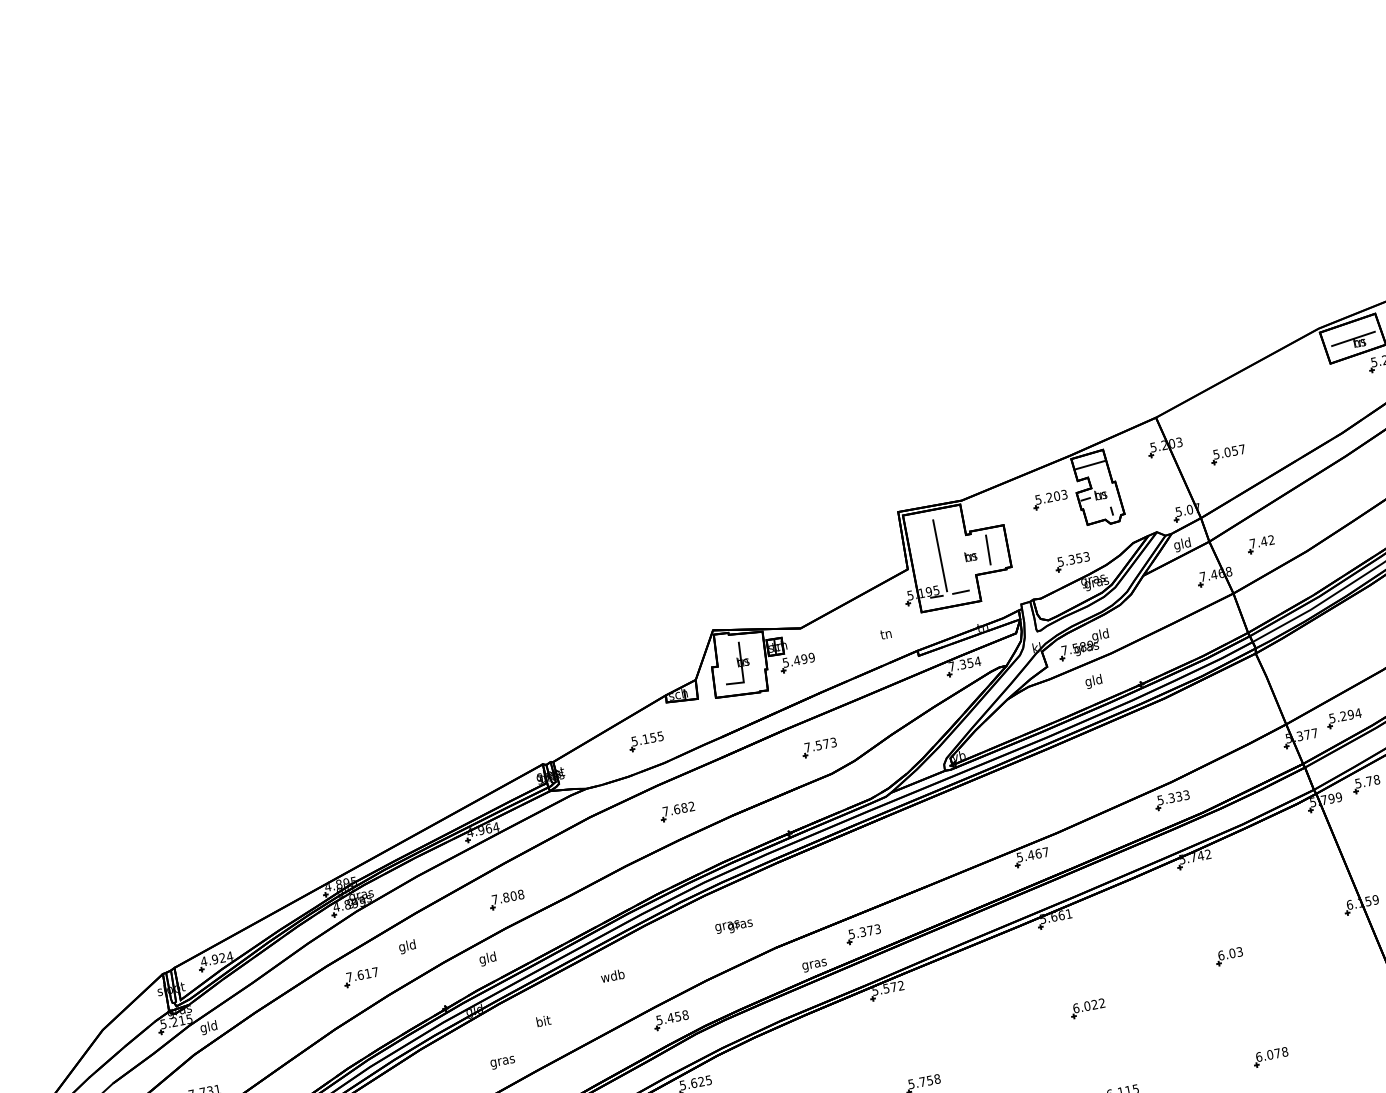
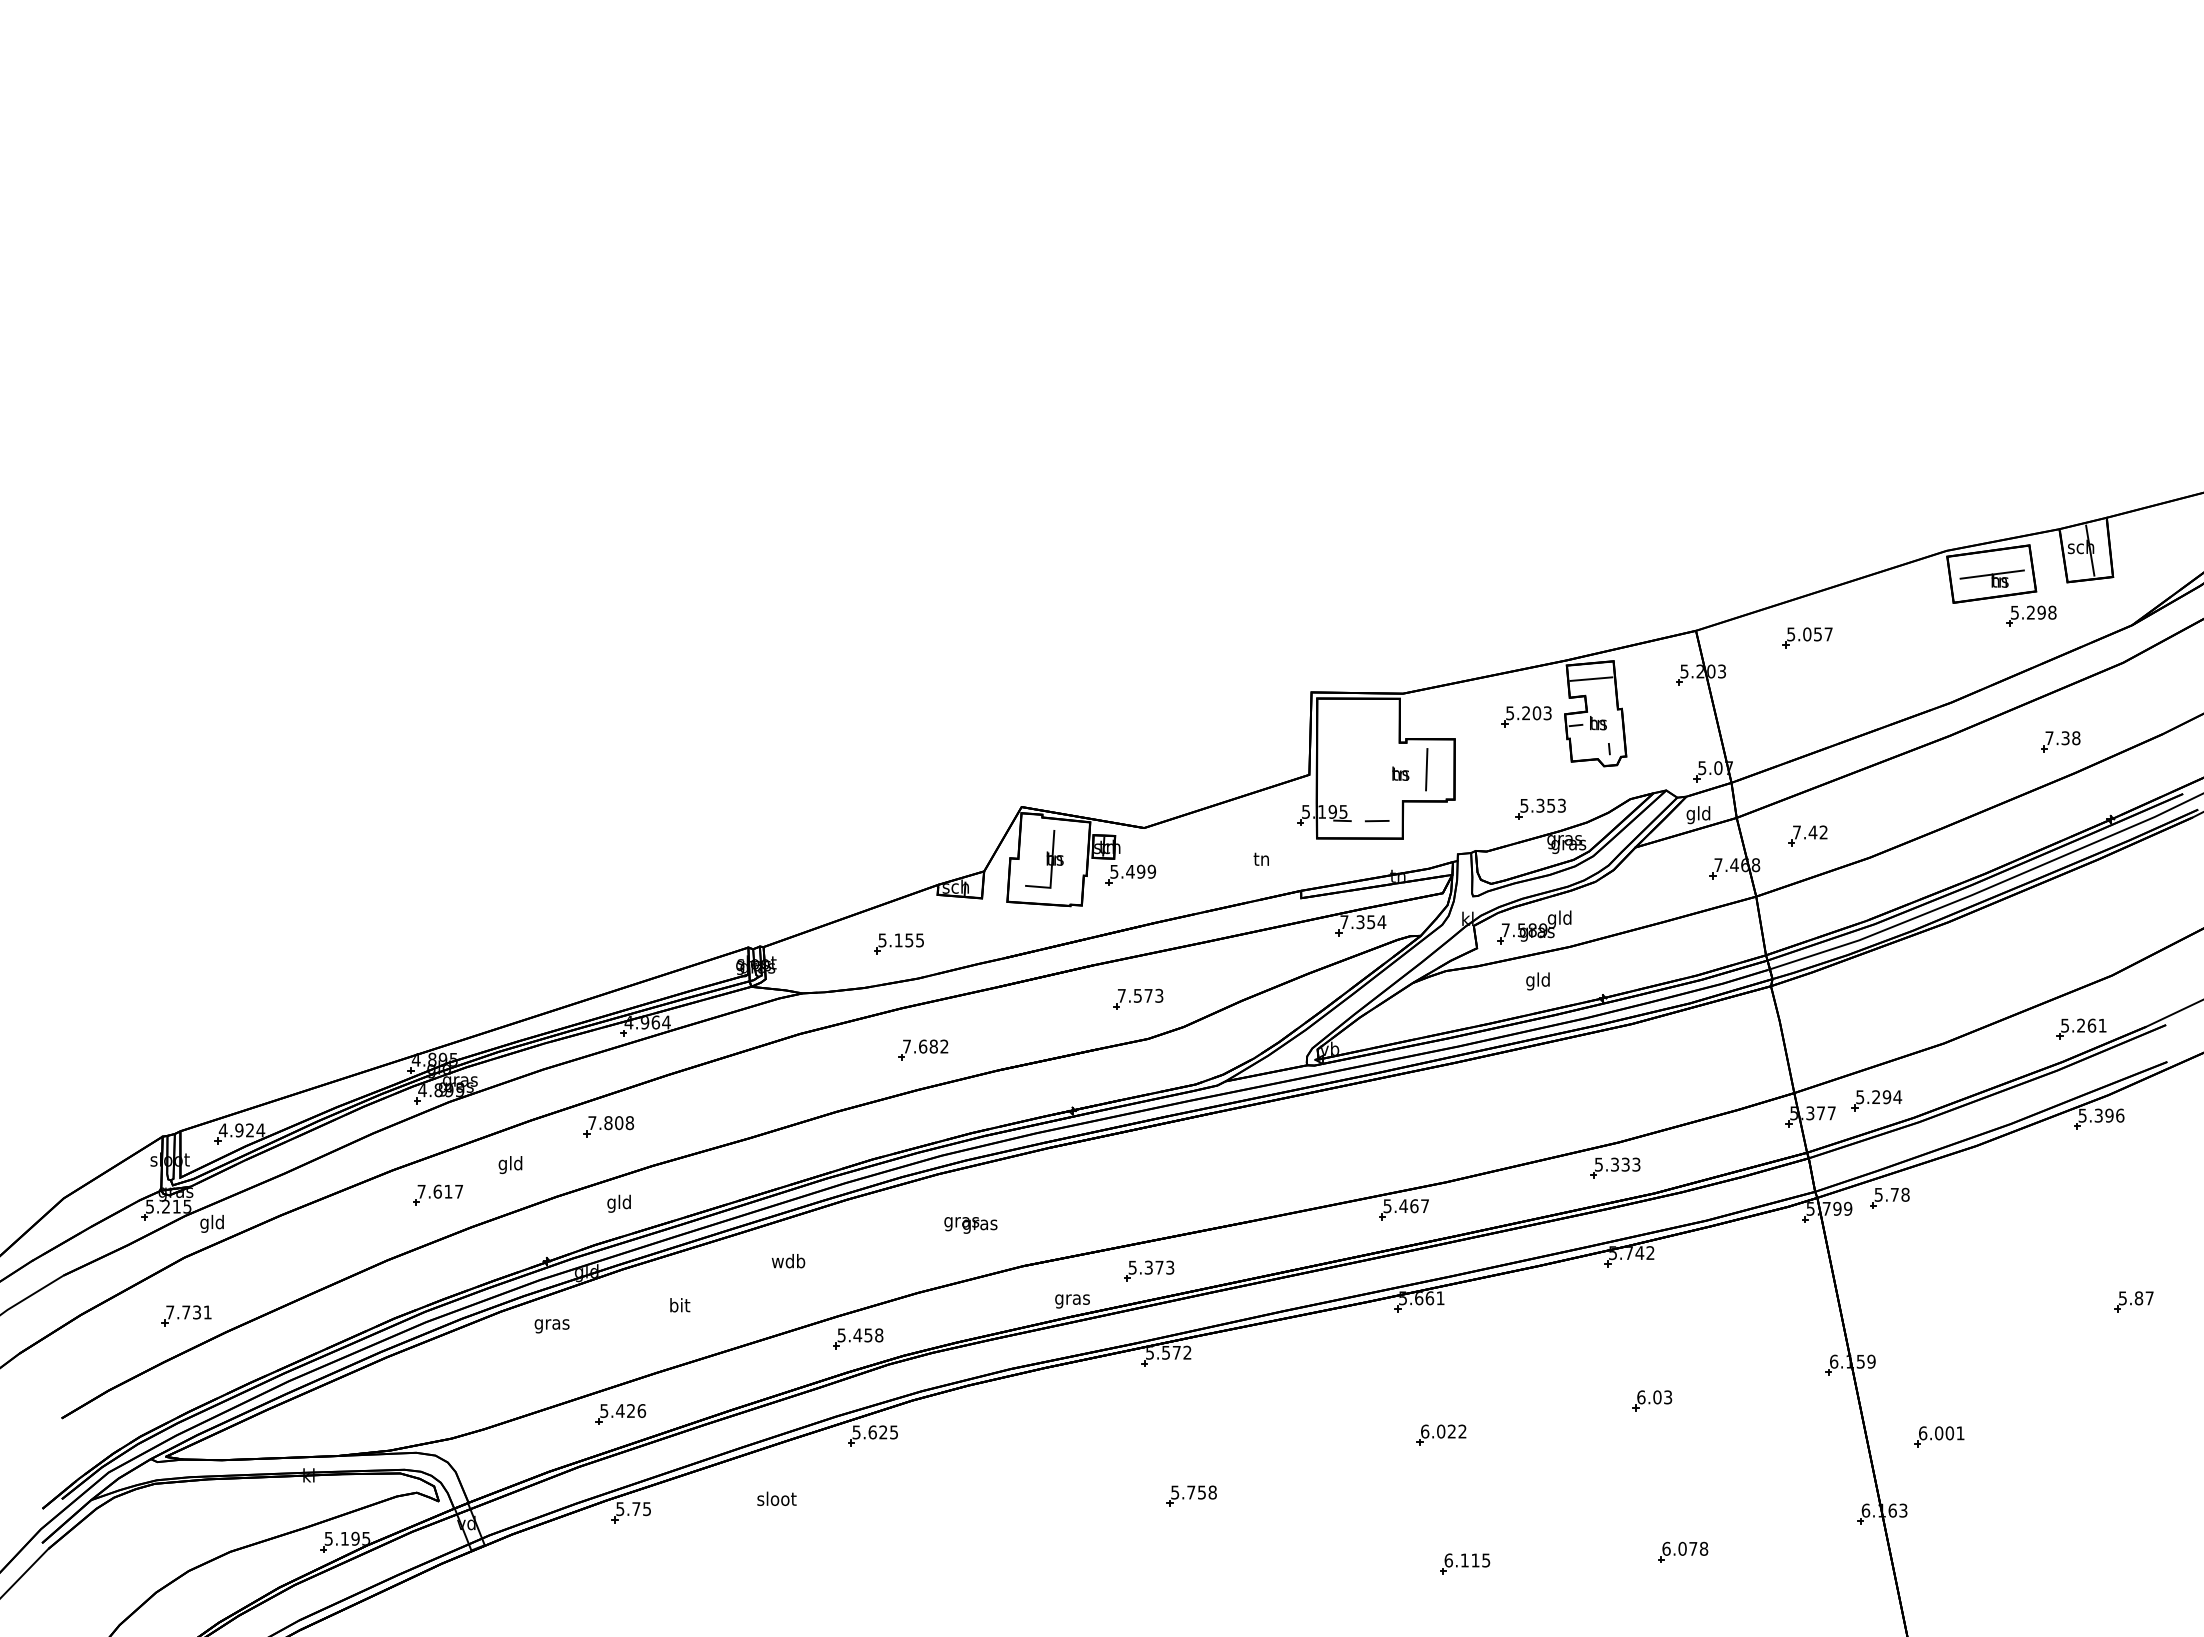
part: (1228, 454) -> (1807, 637), moved
line: (940, 555) -> (1358, 764), removed
part: (506, 899) -> (608, 1126), moved
text: (502, 1063) -> (551, 1326), moved

